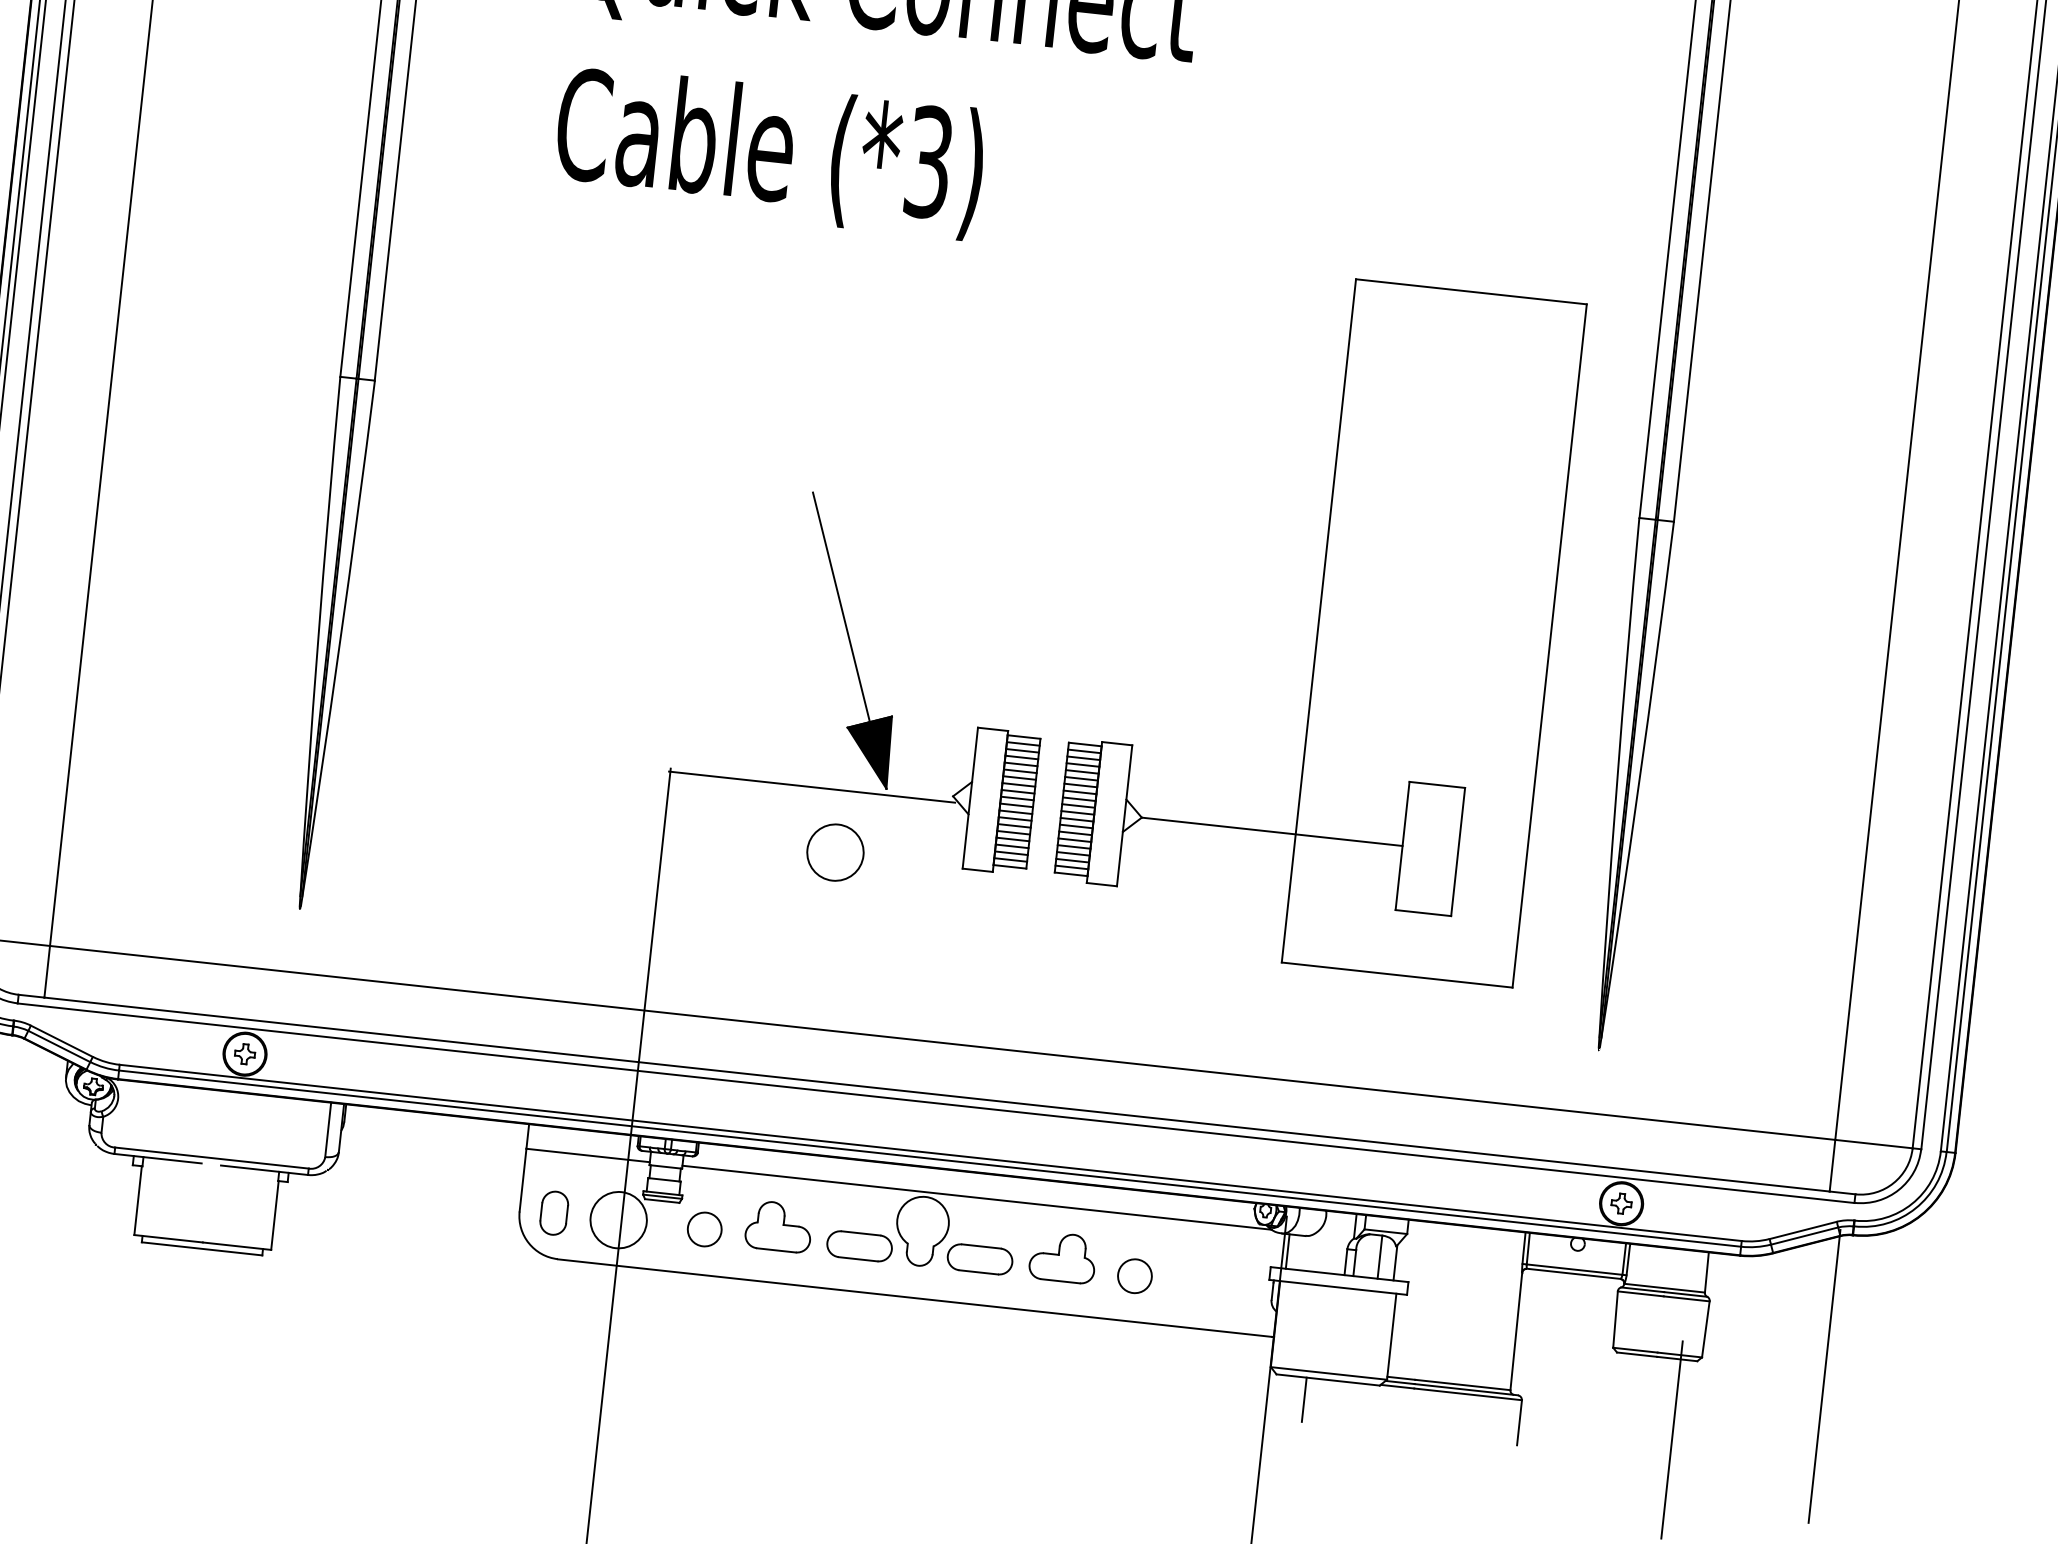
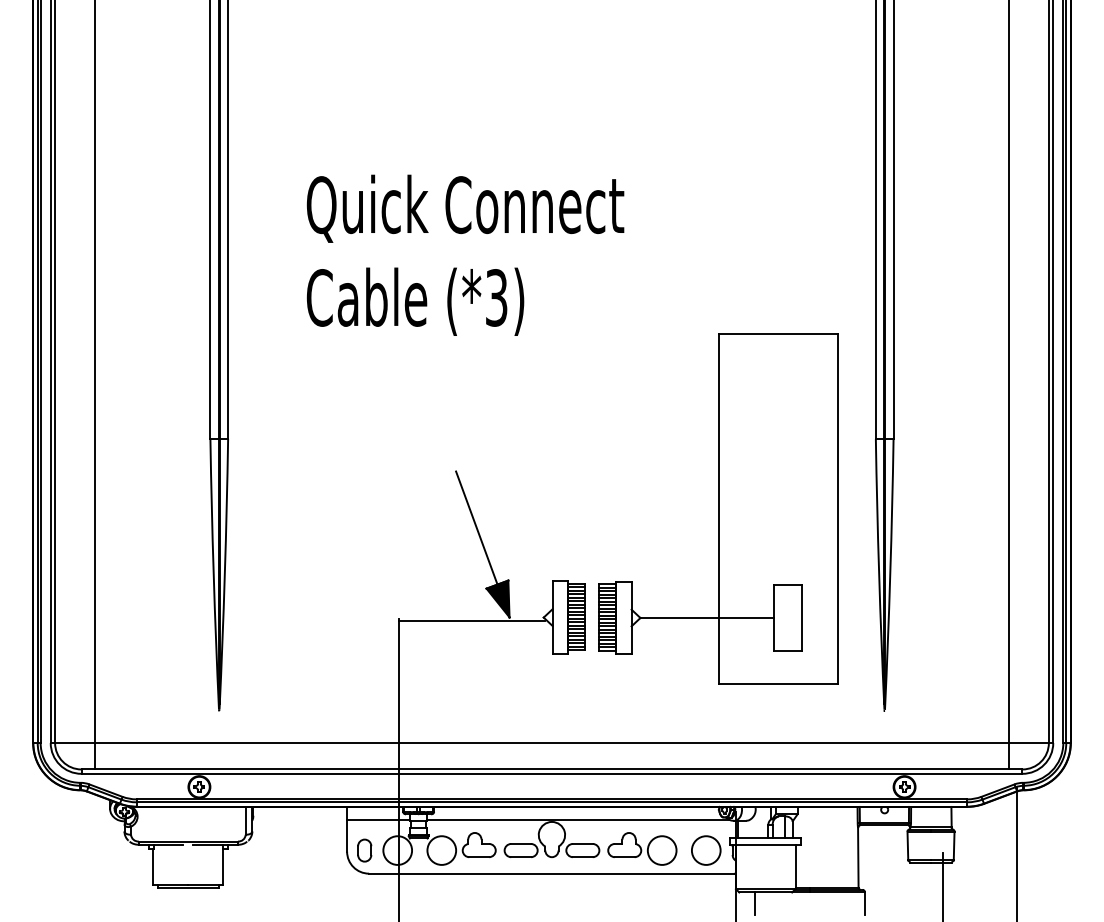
circle: (835, 852) -> (706, 850), moved
circle: (704, 1229) -> (441, 850), size x1.67
circle: (1133, 1275) -> (661, 850), size x1.67

